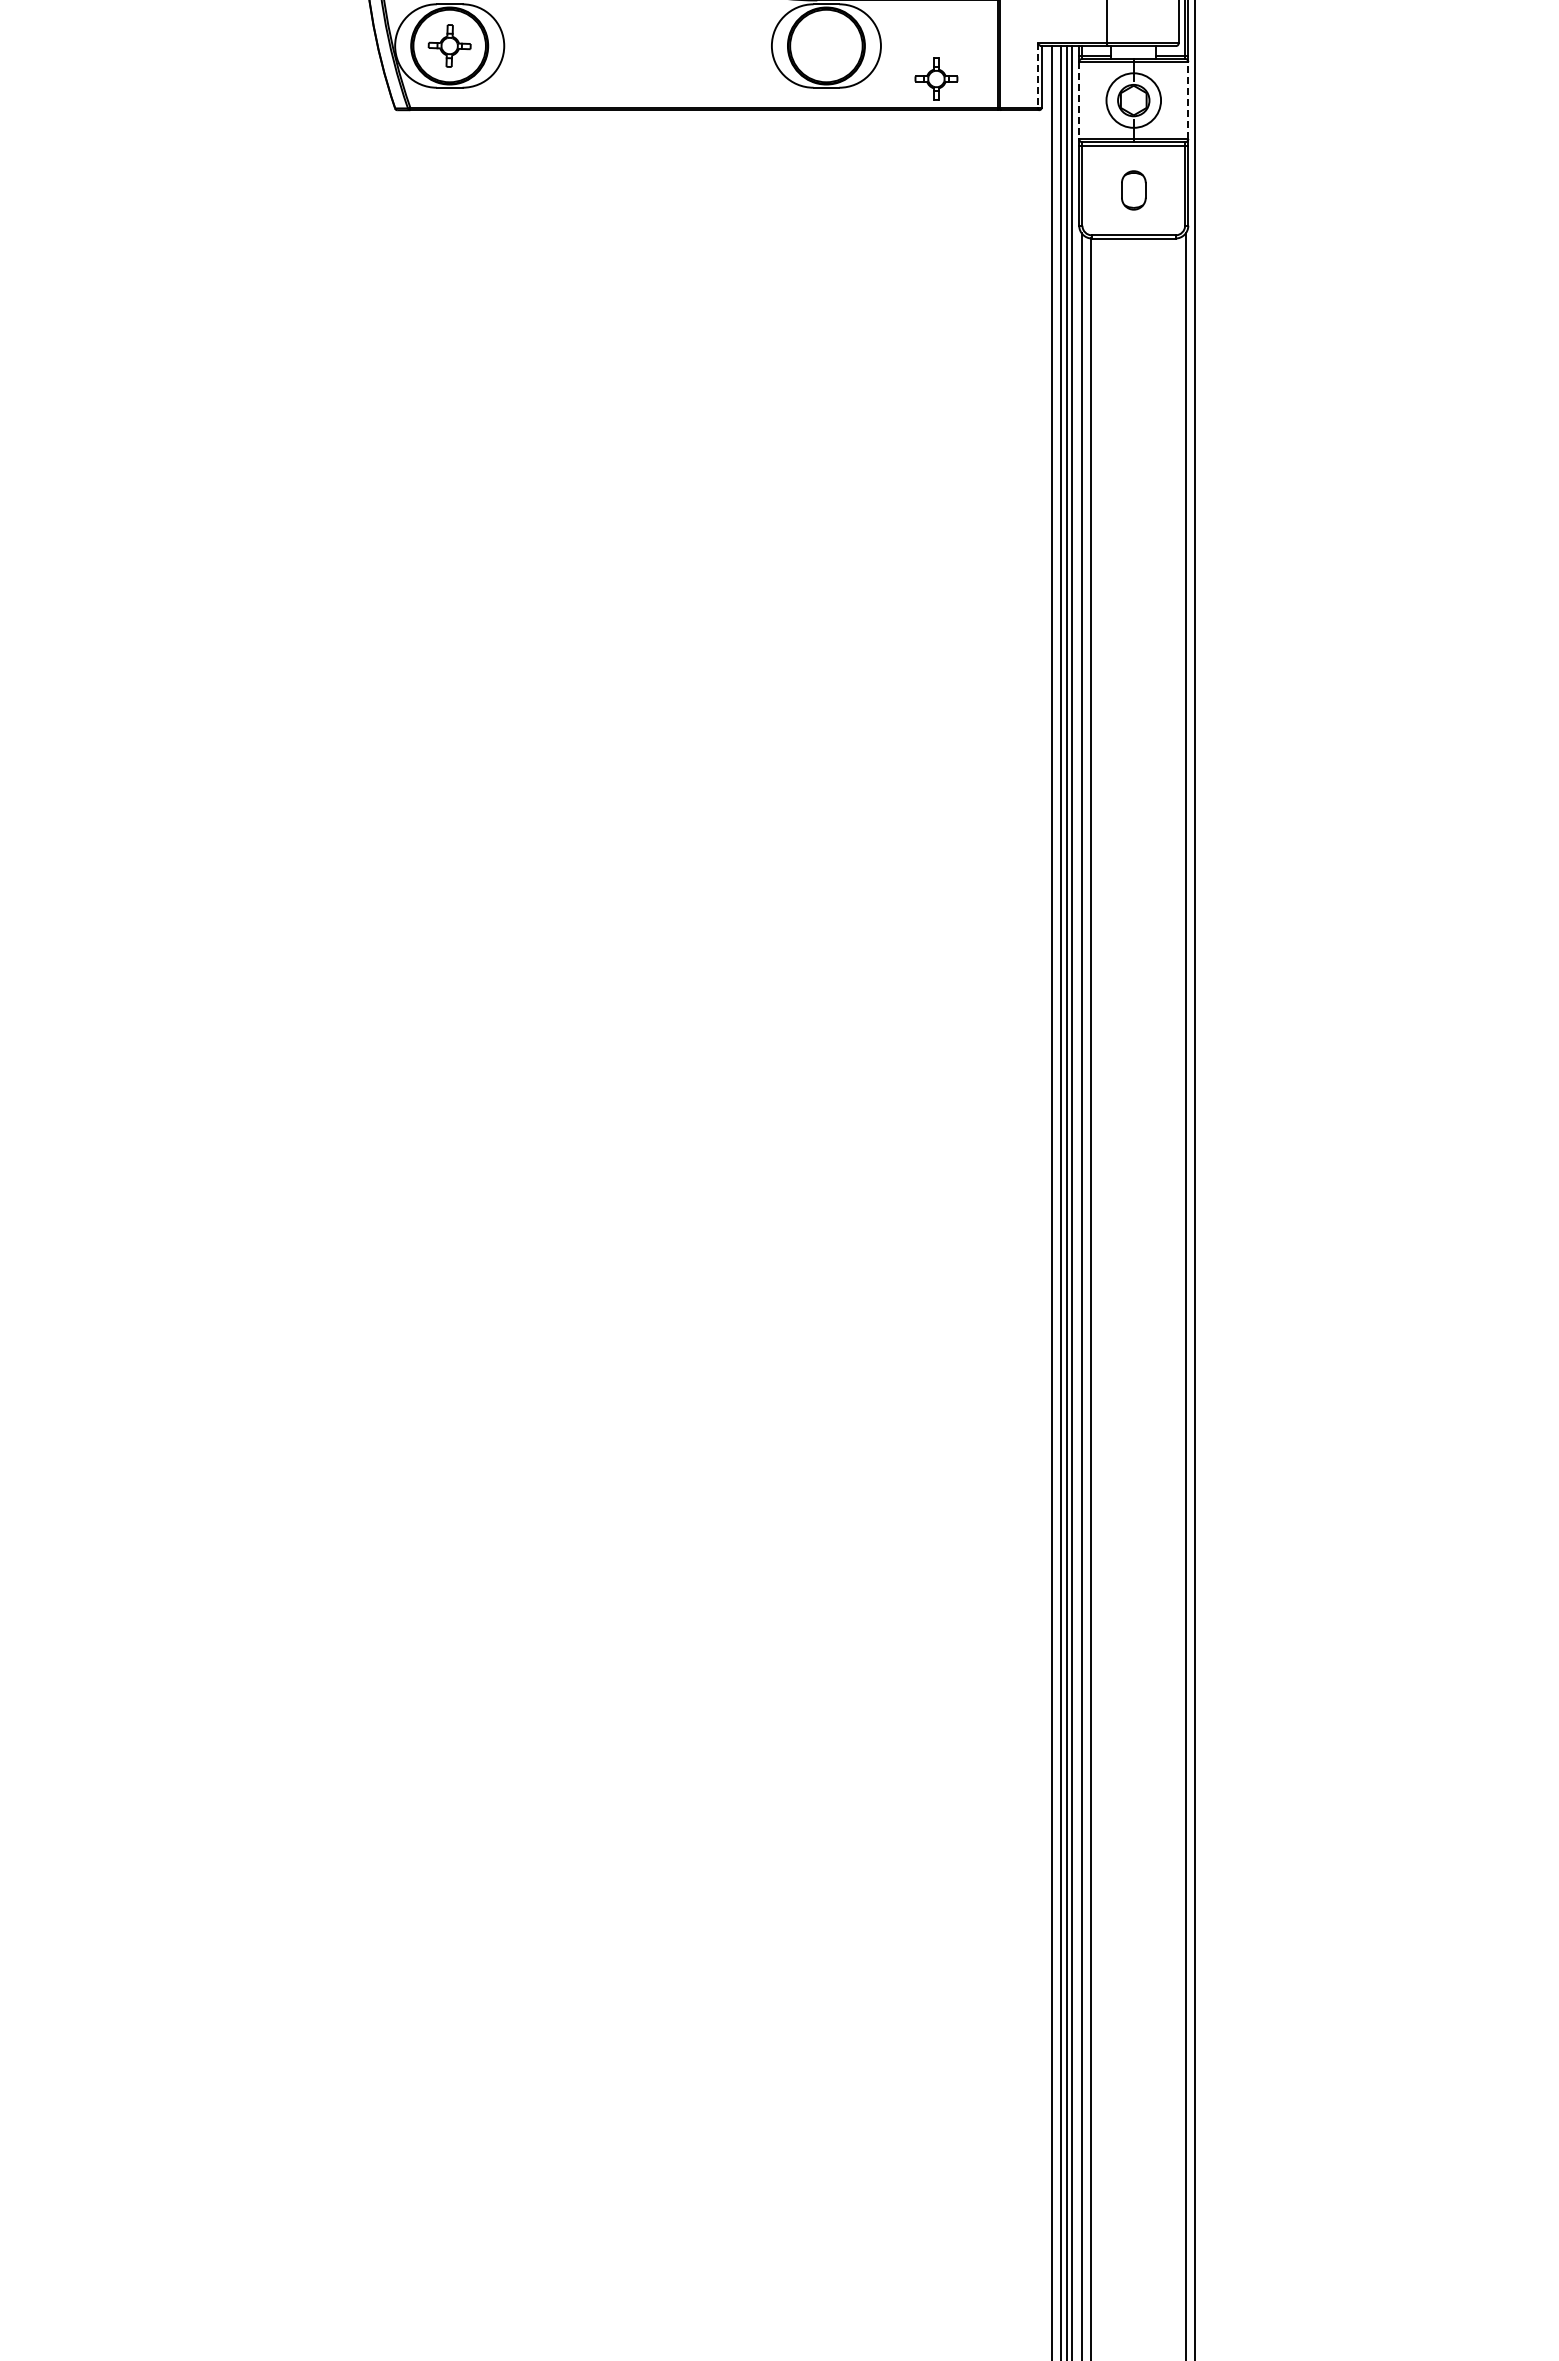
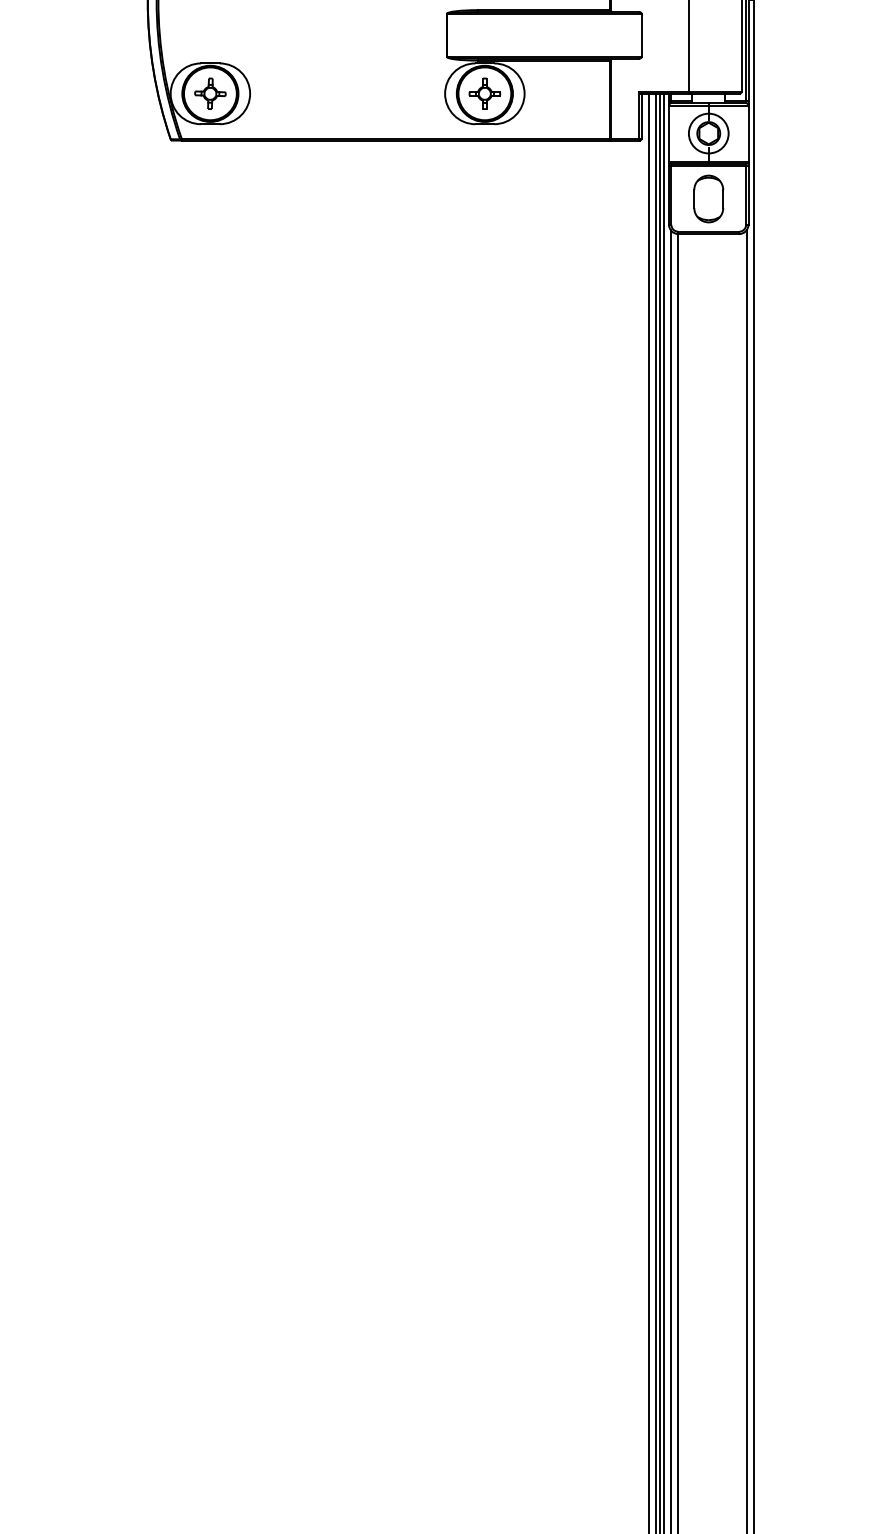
line: (1037, 76) -> (638, 116), dashed -> solid
part: (936, 78) -> (484, 93), moved
line: (1079, 100) -> (669, 133), dashed -> solid
line: (1188, 100) -> (748, 133), dashed -> solid
part: (1133, 190) -> (708, 199), size x1.67

